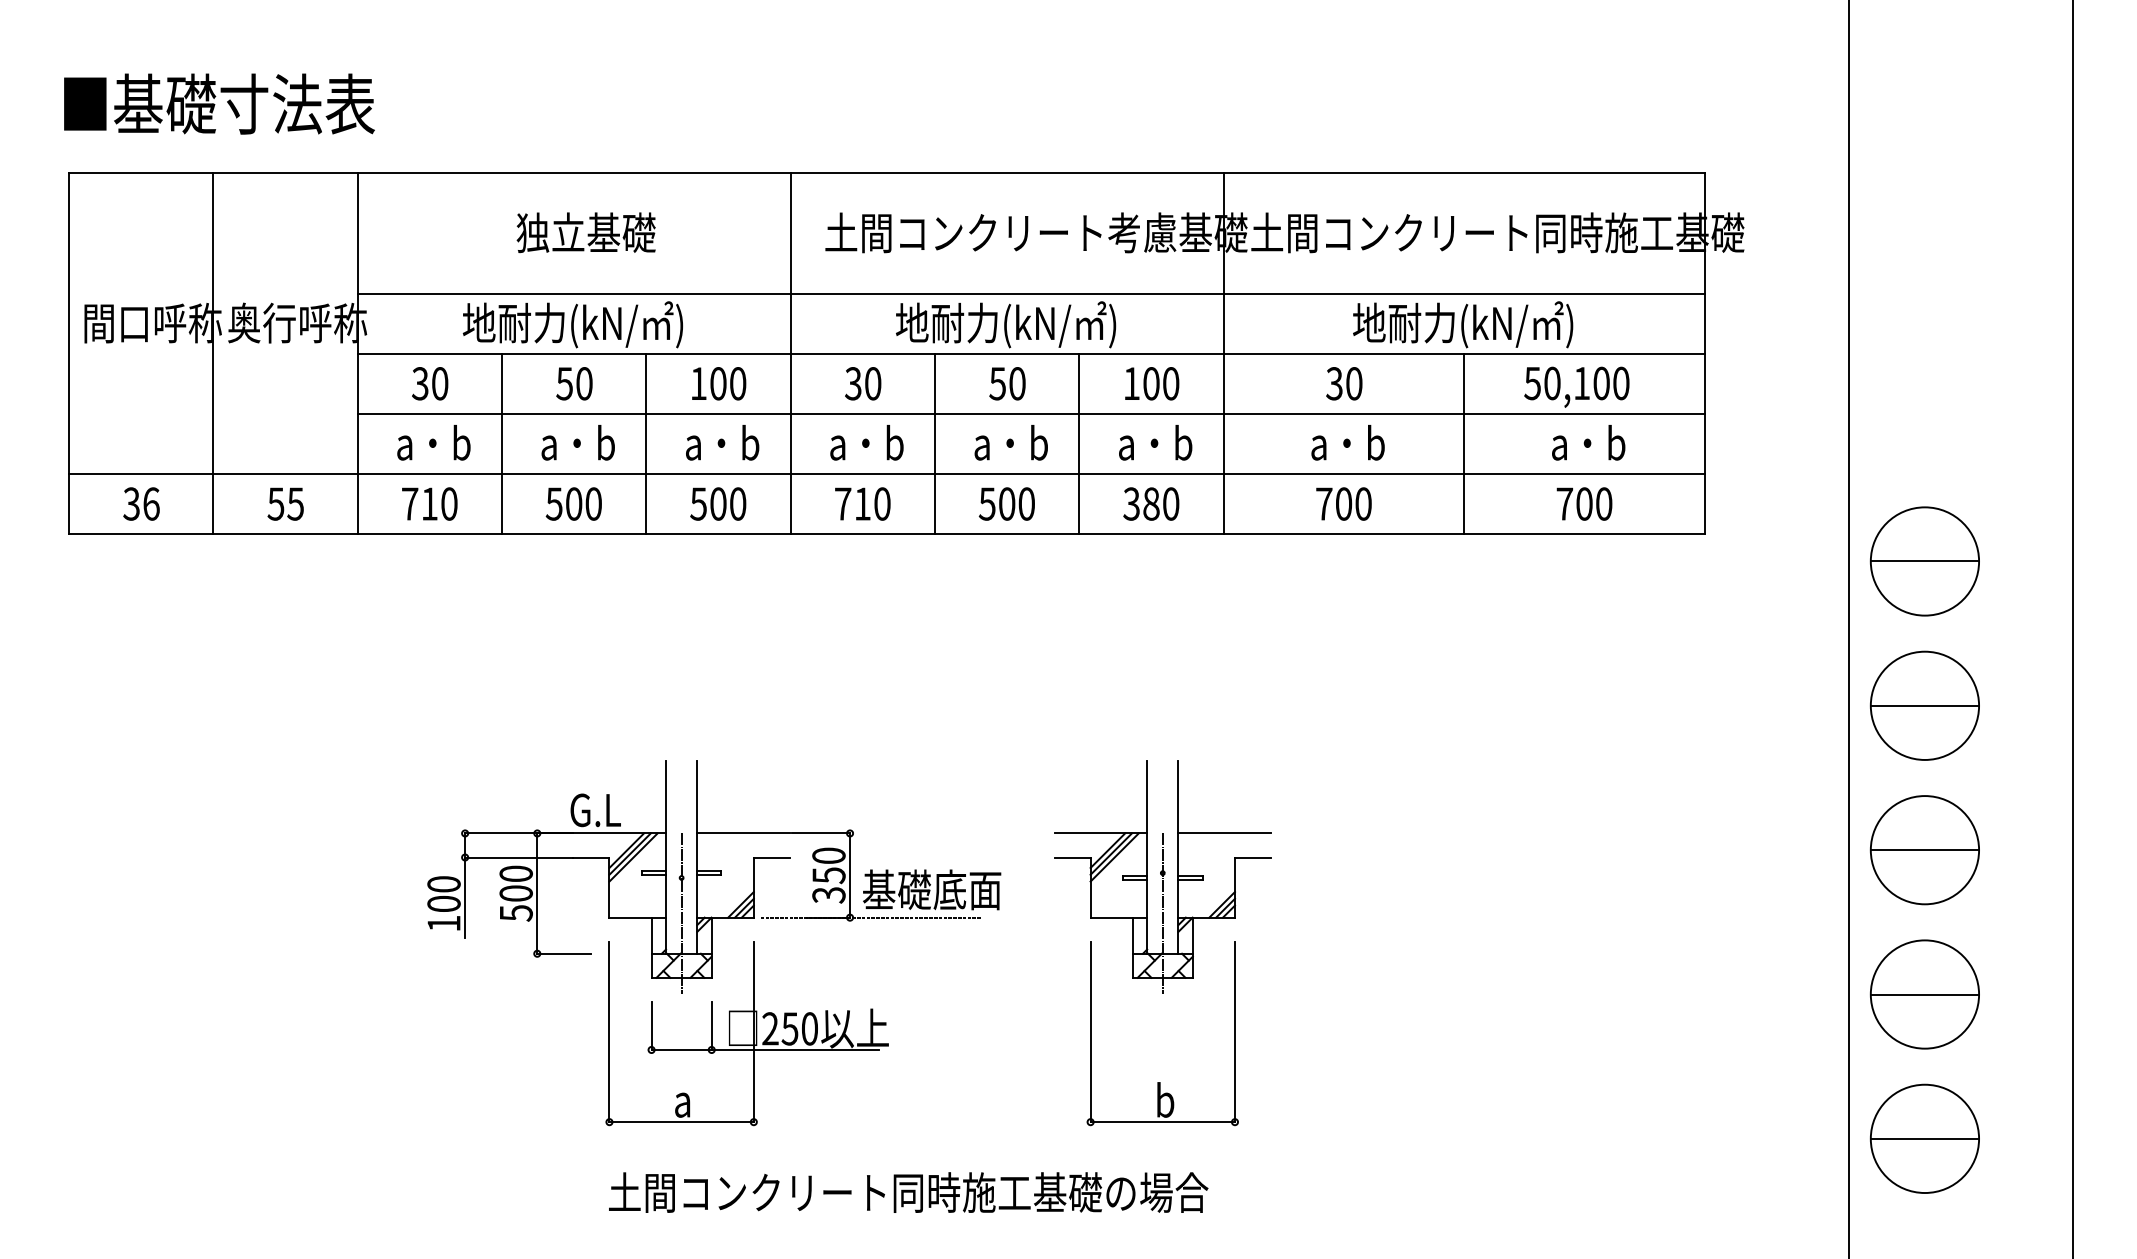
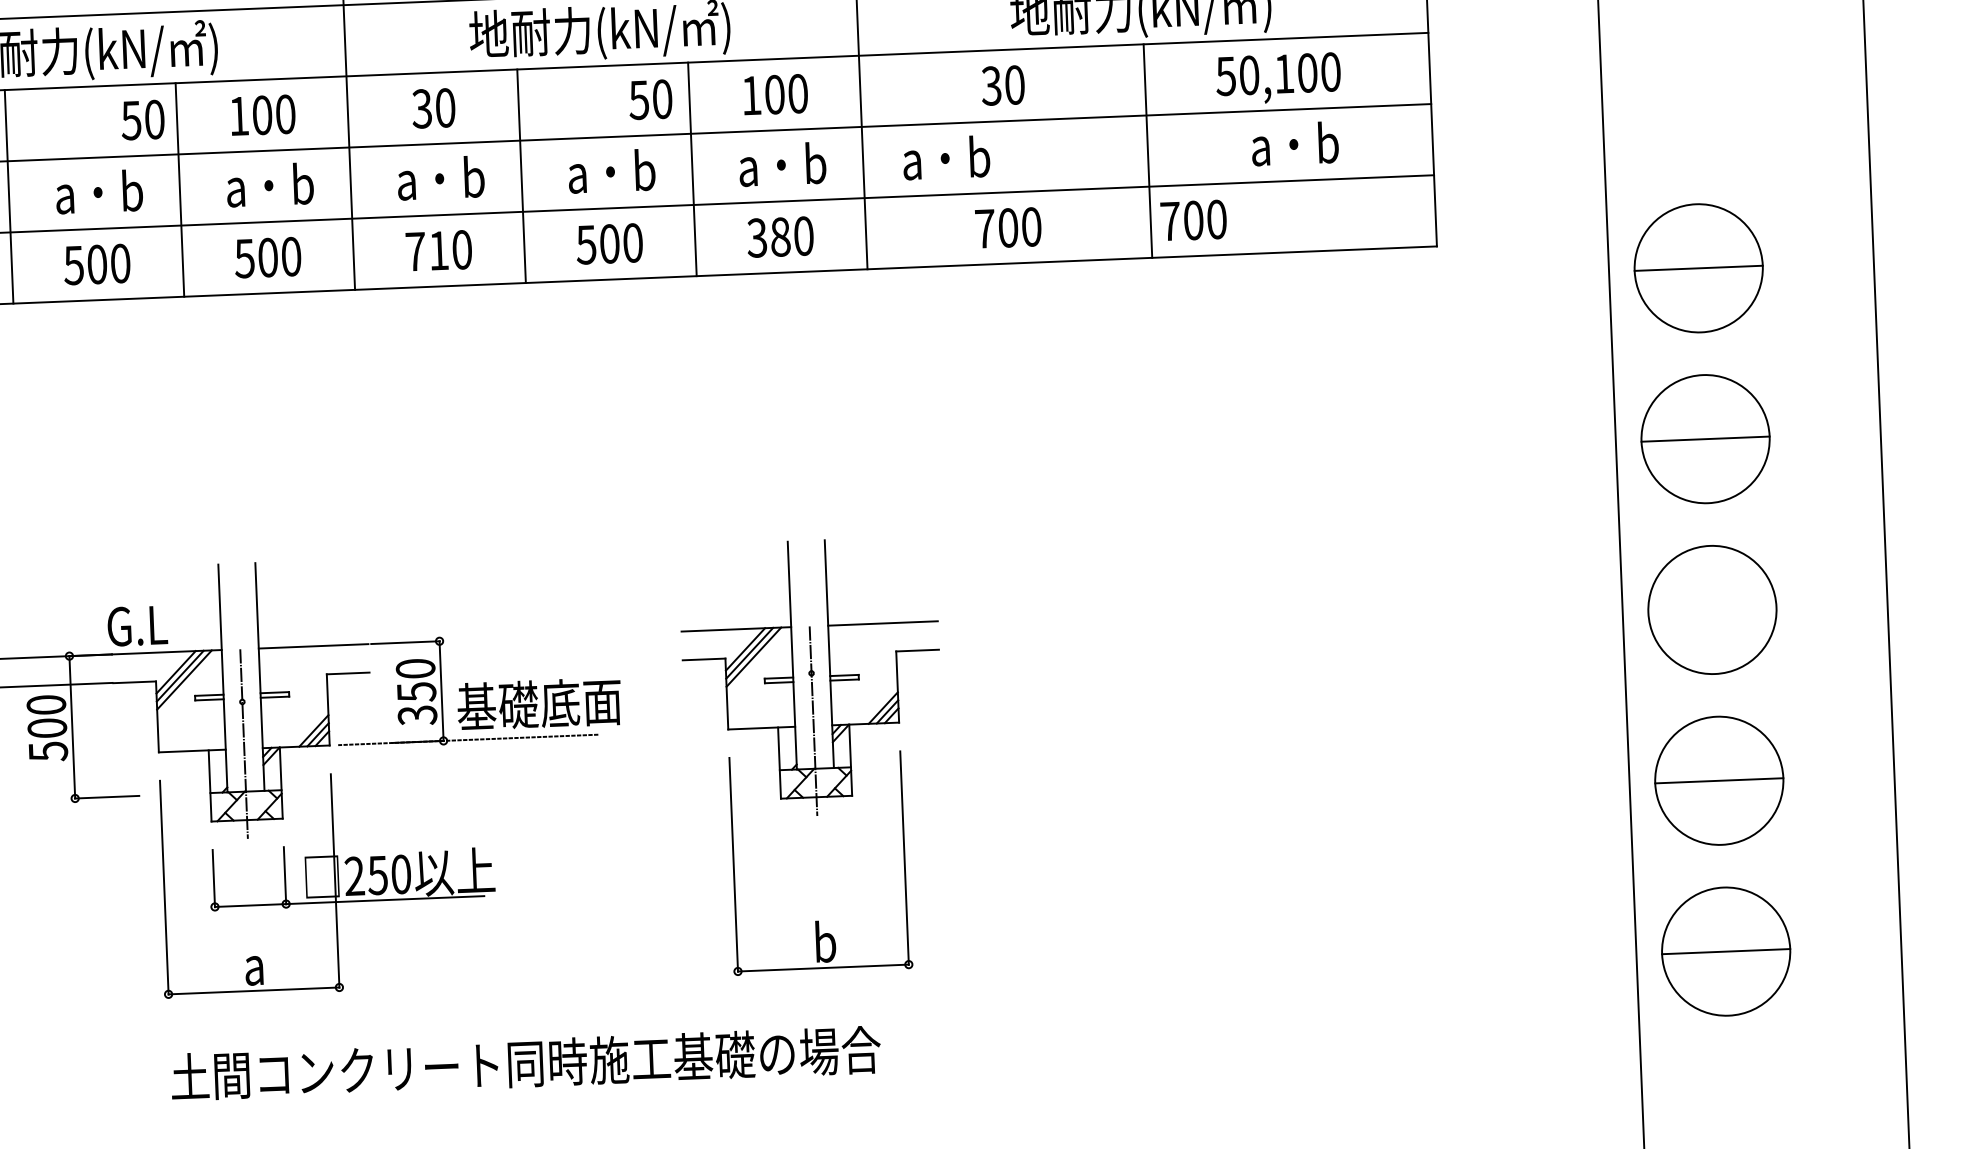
text: (574, 383) -> (142, 119), moved
text: (1007, 383) -> (650, 99), moved
text: (1347, 442) -> (945, 157), moved
text: (1584, 503) -> (1193, 219), moved
line: (1924, 850) -> (1711, 610), removed

